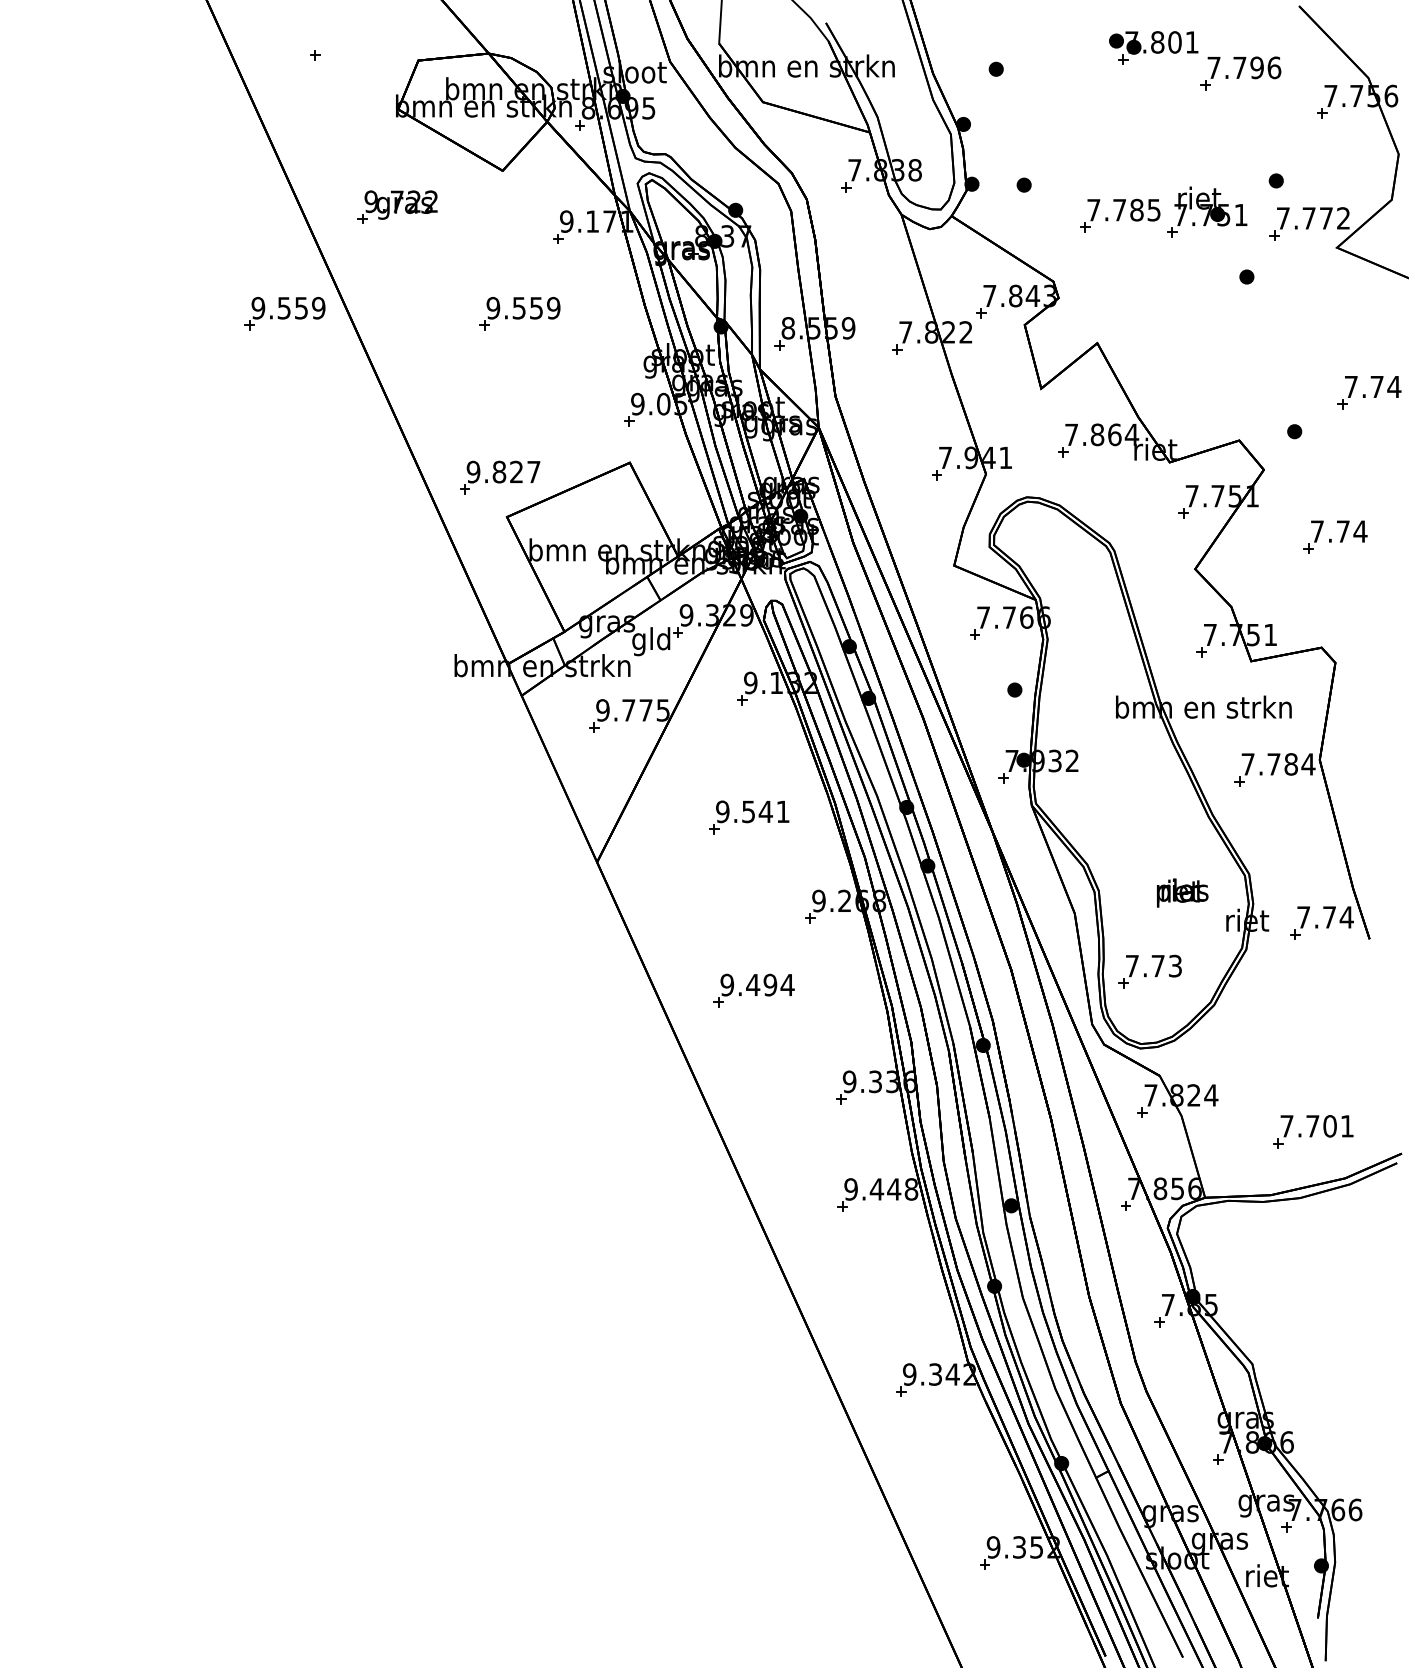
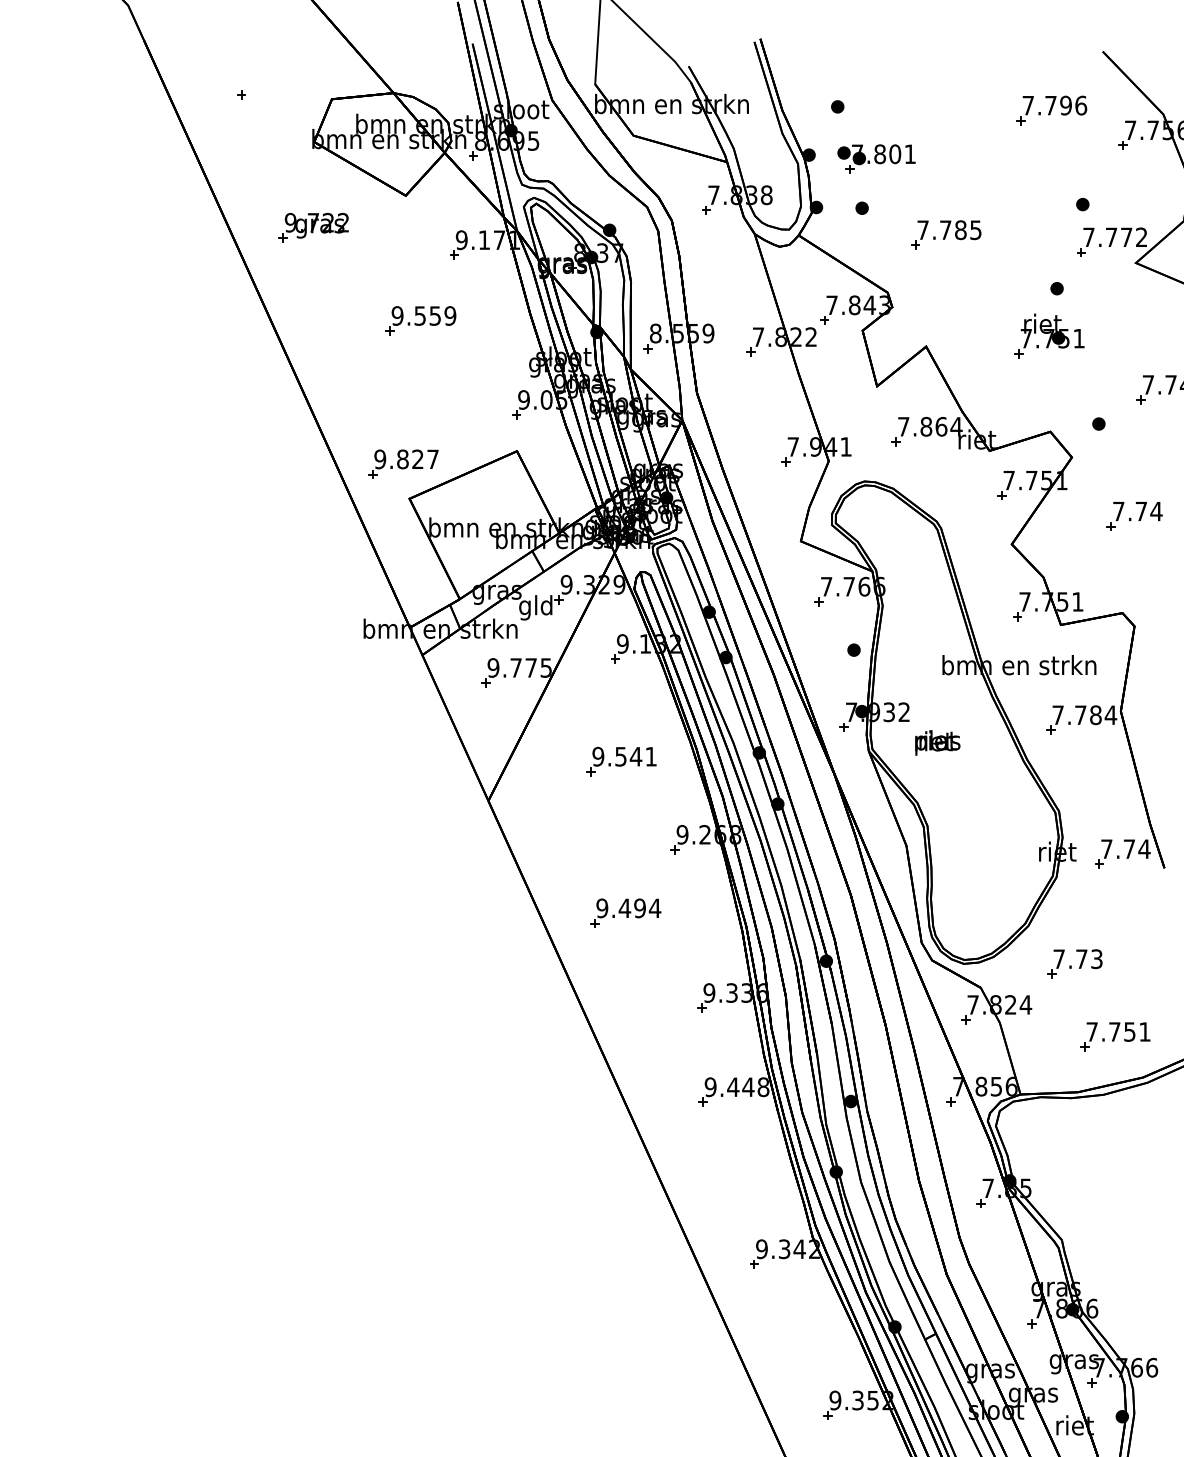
part: (1153, 47) -> (876, 158), moved
part: (1207, 211) -> (1049, 335), moved
part: (284, 313) -> (214, 320), removed
text: (1182, 892) -> (937, 742), moved
part: (1149, 971) -> (1074, 963), moved
text: (1329, 1126) -> (1129, 1032), 7.701 -> 7.751

